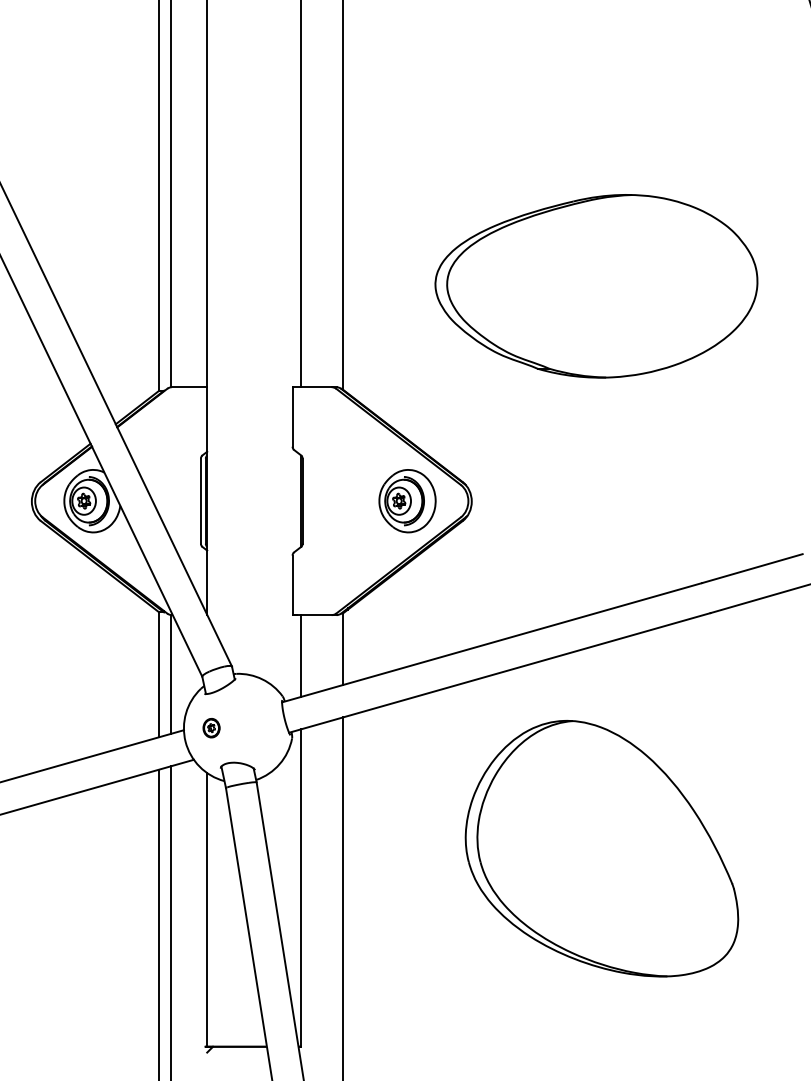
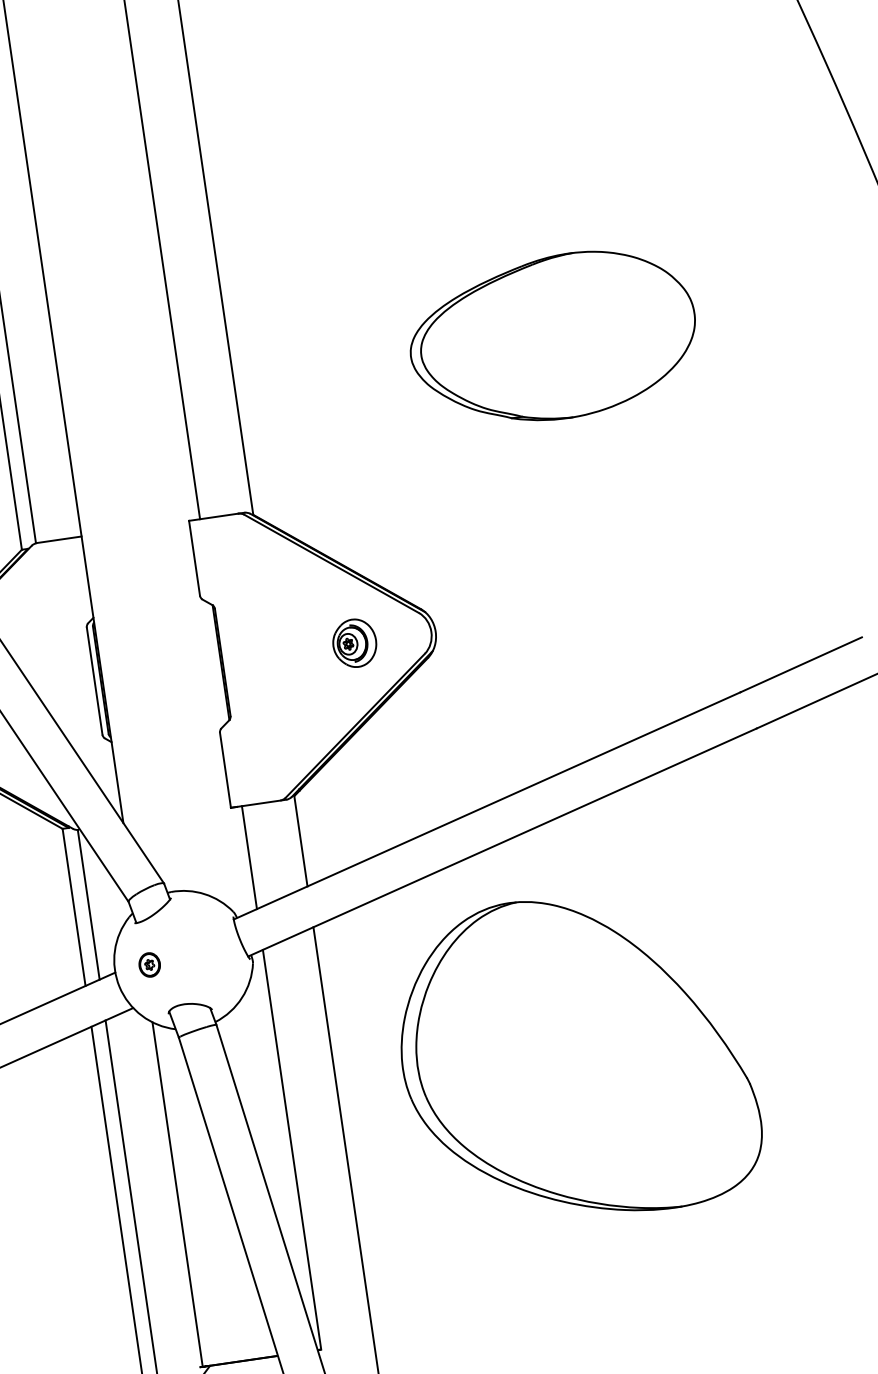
part: (596, 286) -> (553, 338), size x0.7
part: (407, 501) -> (354, 643), size x0.6
part: (601, 848) -> (575, 1057), moved

